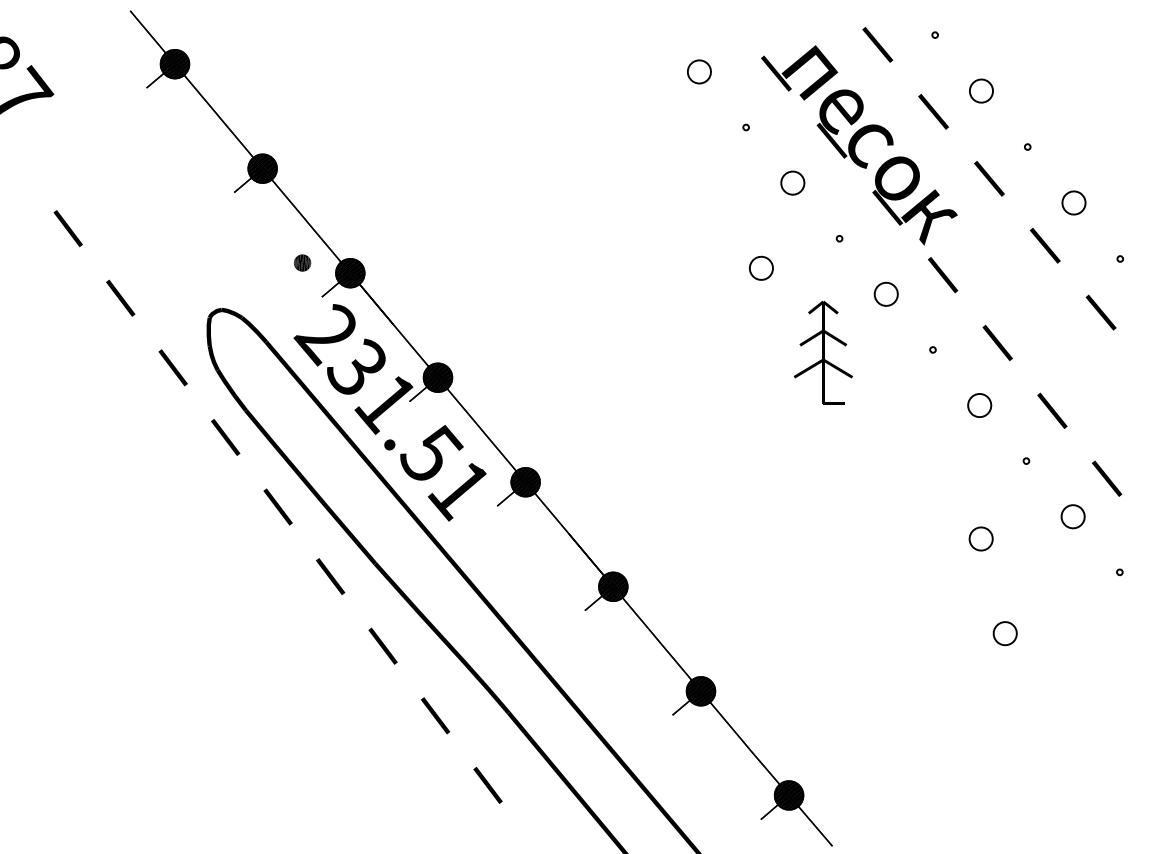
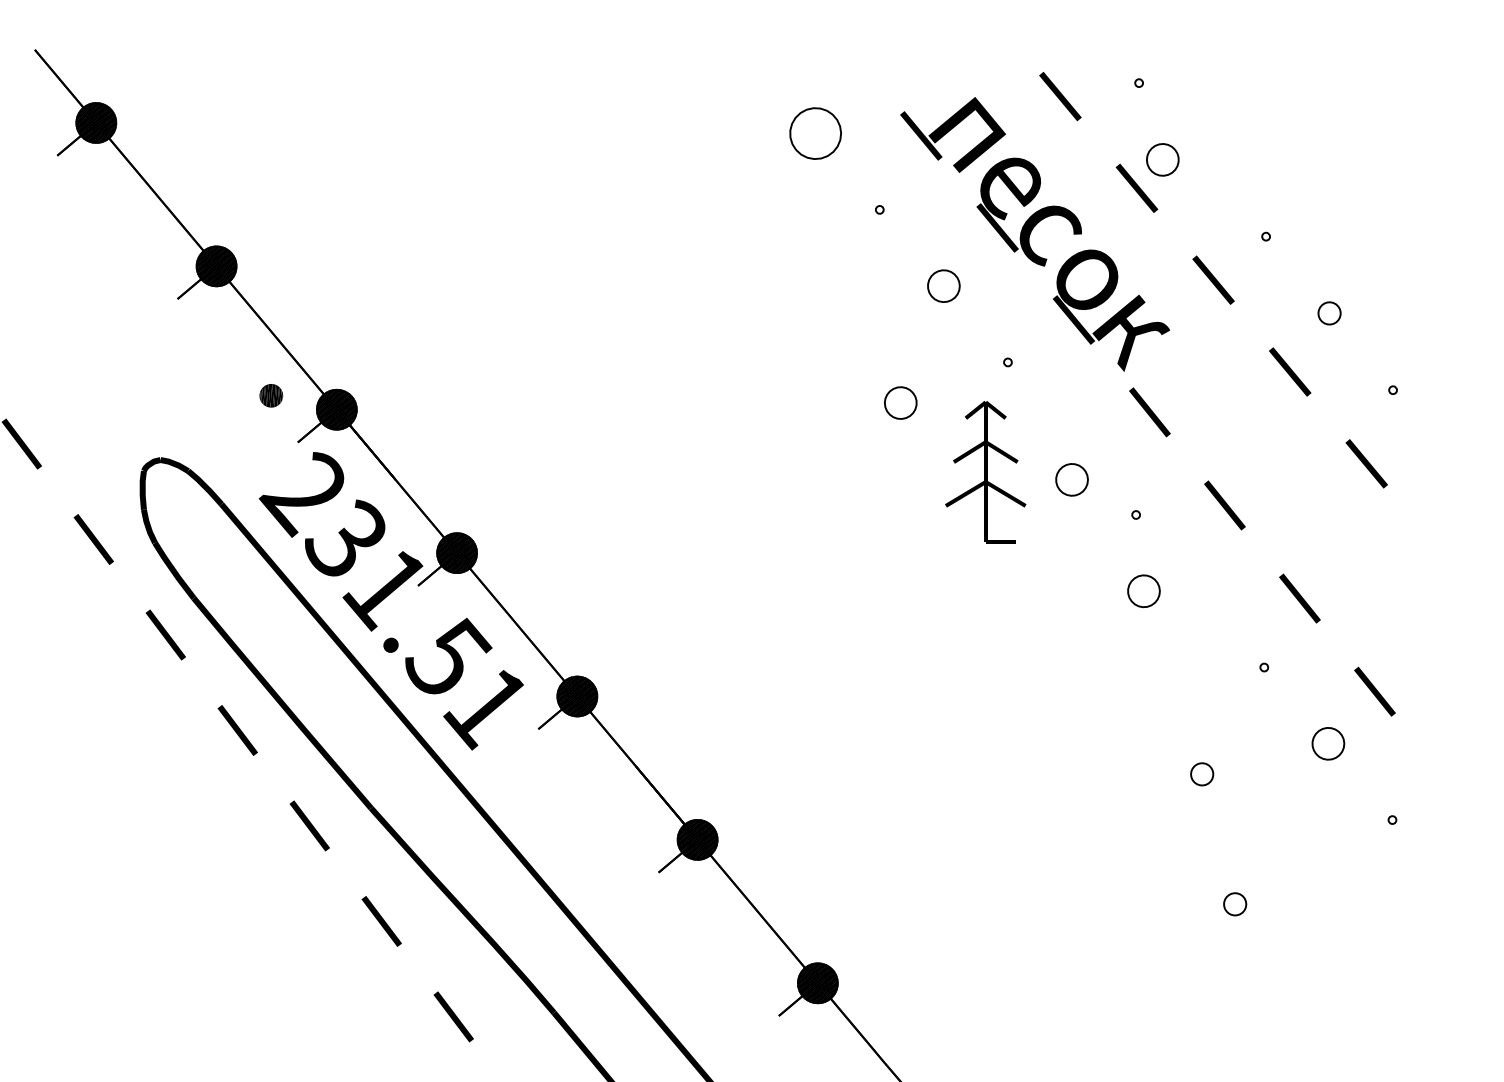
part: (699, 71) -> (815, 133), size x1.6
part: (981, 90) -> (1162, 159), moved
part: (1073, 202) -> (1328, 312), size x0.7
part: (885, 293) -> (1070, 478), moved
part: (822, 352) -> (984, 471), moved
part: (979, 405) -> (1143, 591), moved
part: (980, 538) -> (1201, 773), size x0.7
part: (1004, 633) -> (1234, 903), size x0.7

